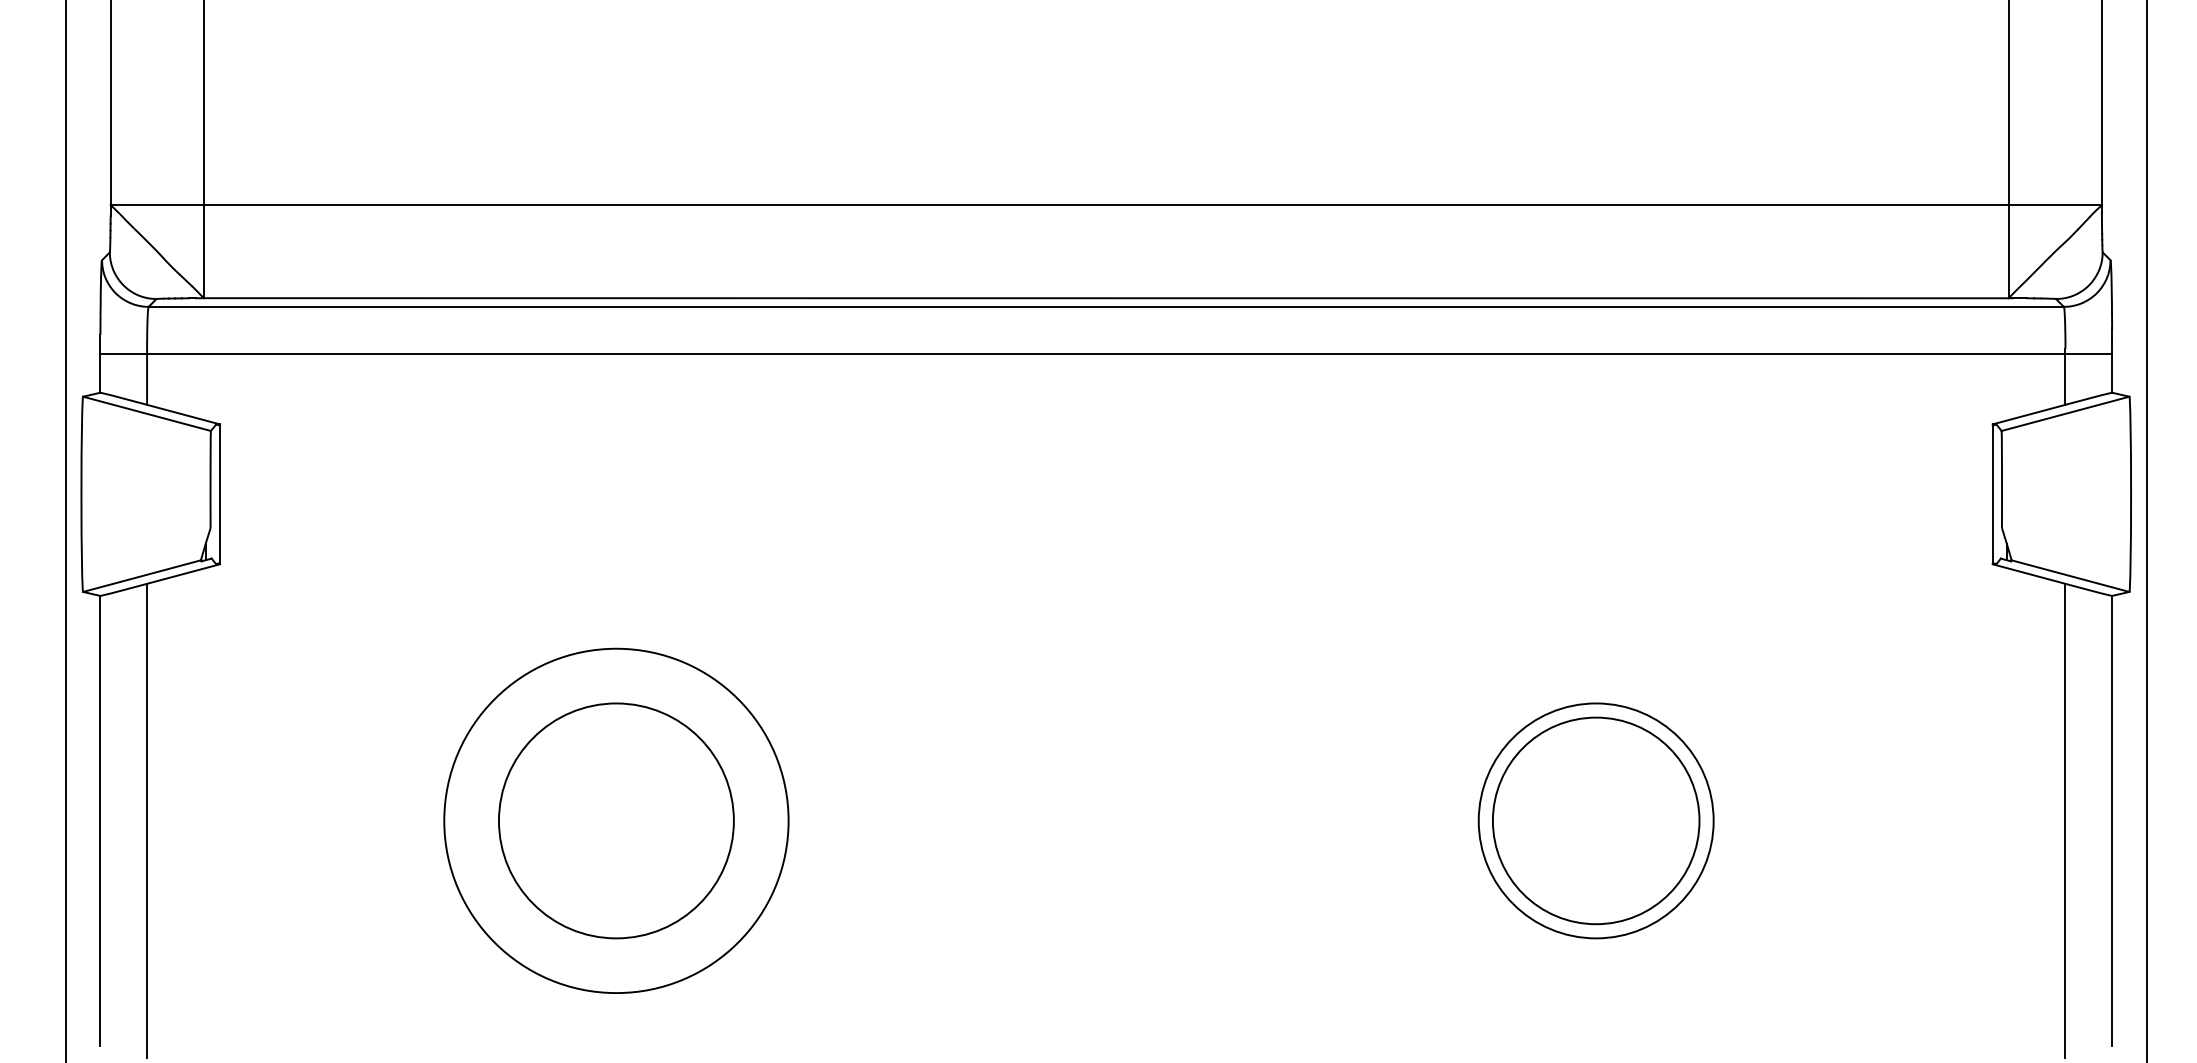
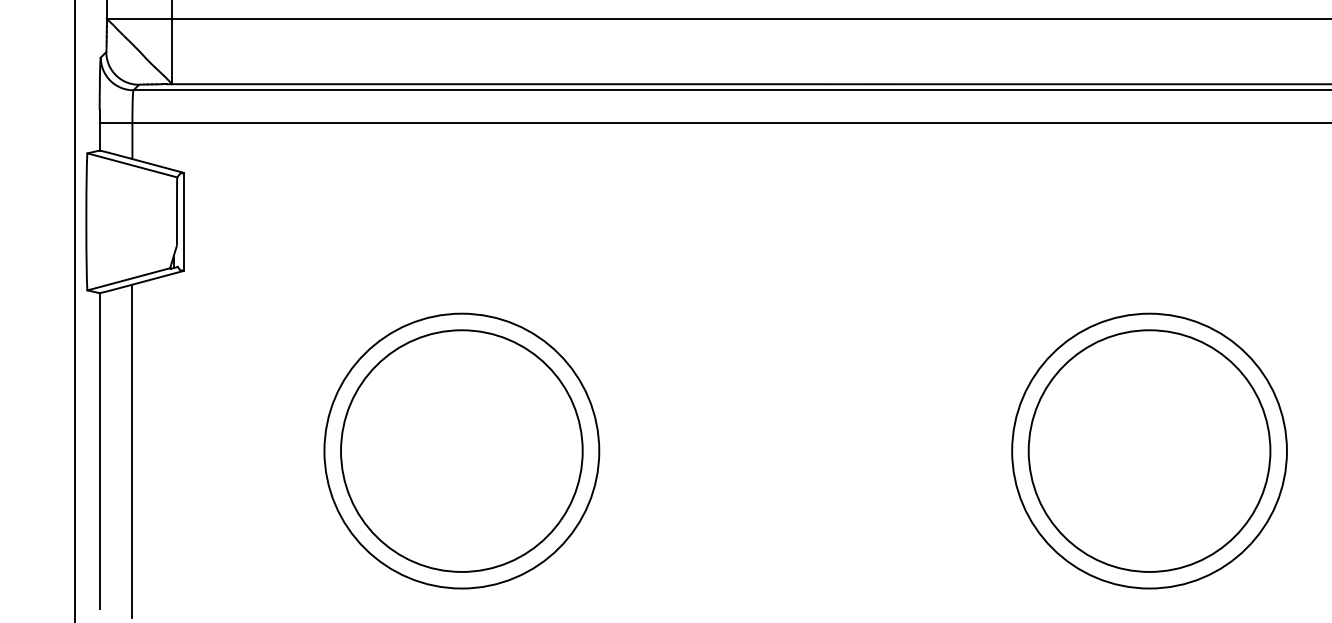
circle: (616, 820) -> (461, 450), size x1.67
circle: (1595, 820) -> (1149, 450), size x1.67
circle: (1596, 820) -> (1149, 450), size x1.67

